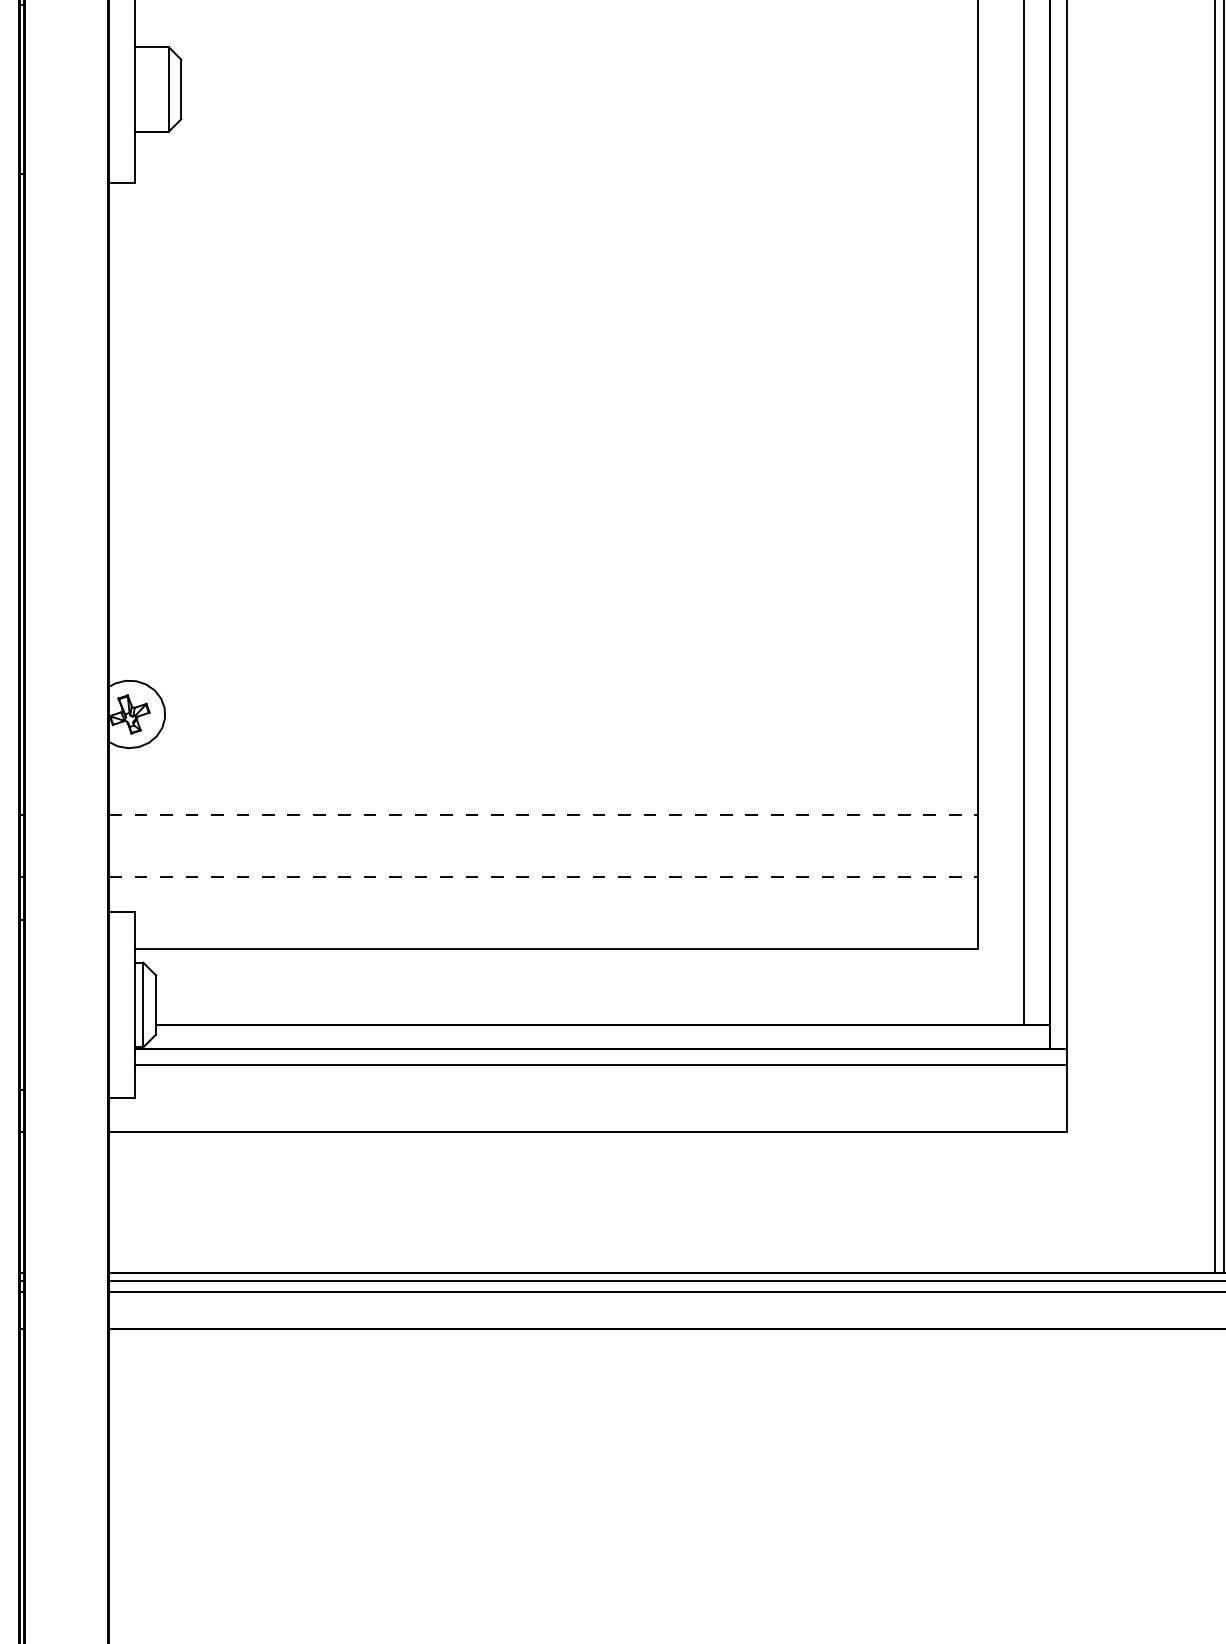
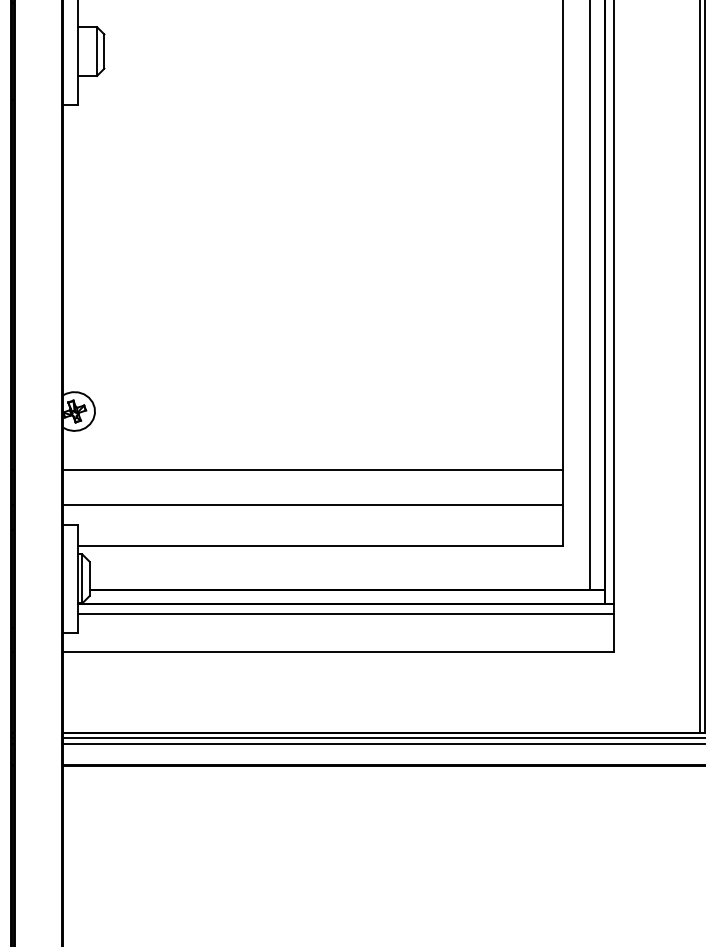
line: (544, 815) -> (313, 469), dashed -> solid
line: (544, 875) -> (313, 504), dashed -> solid

